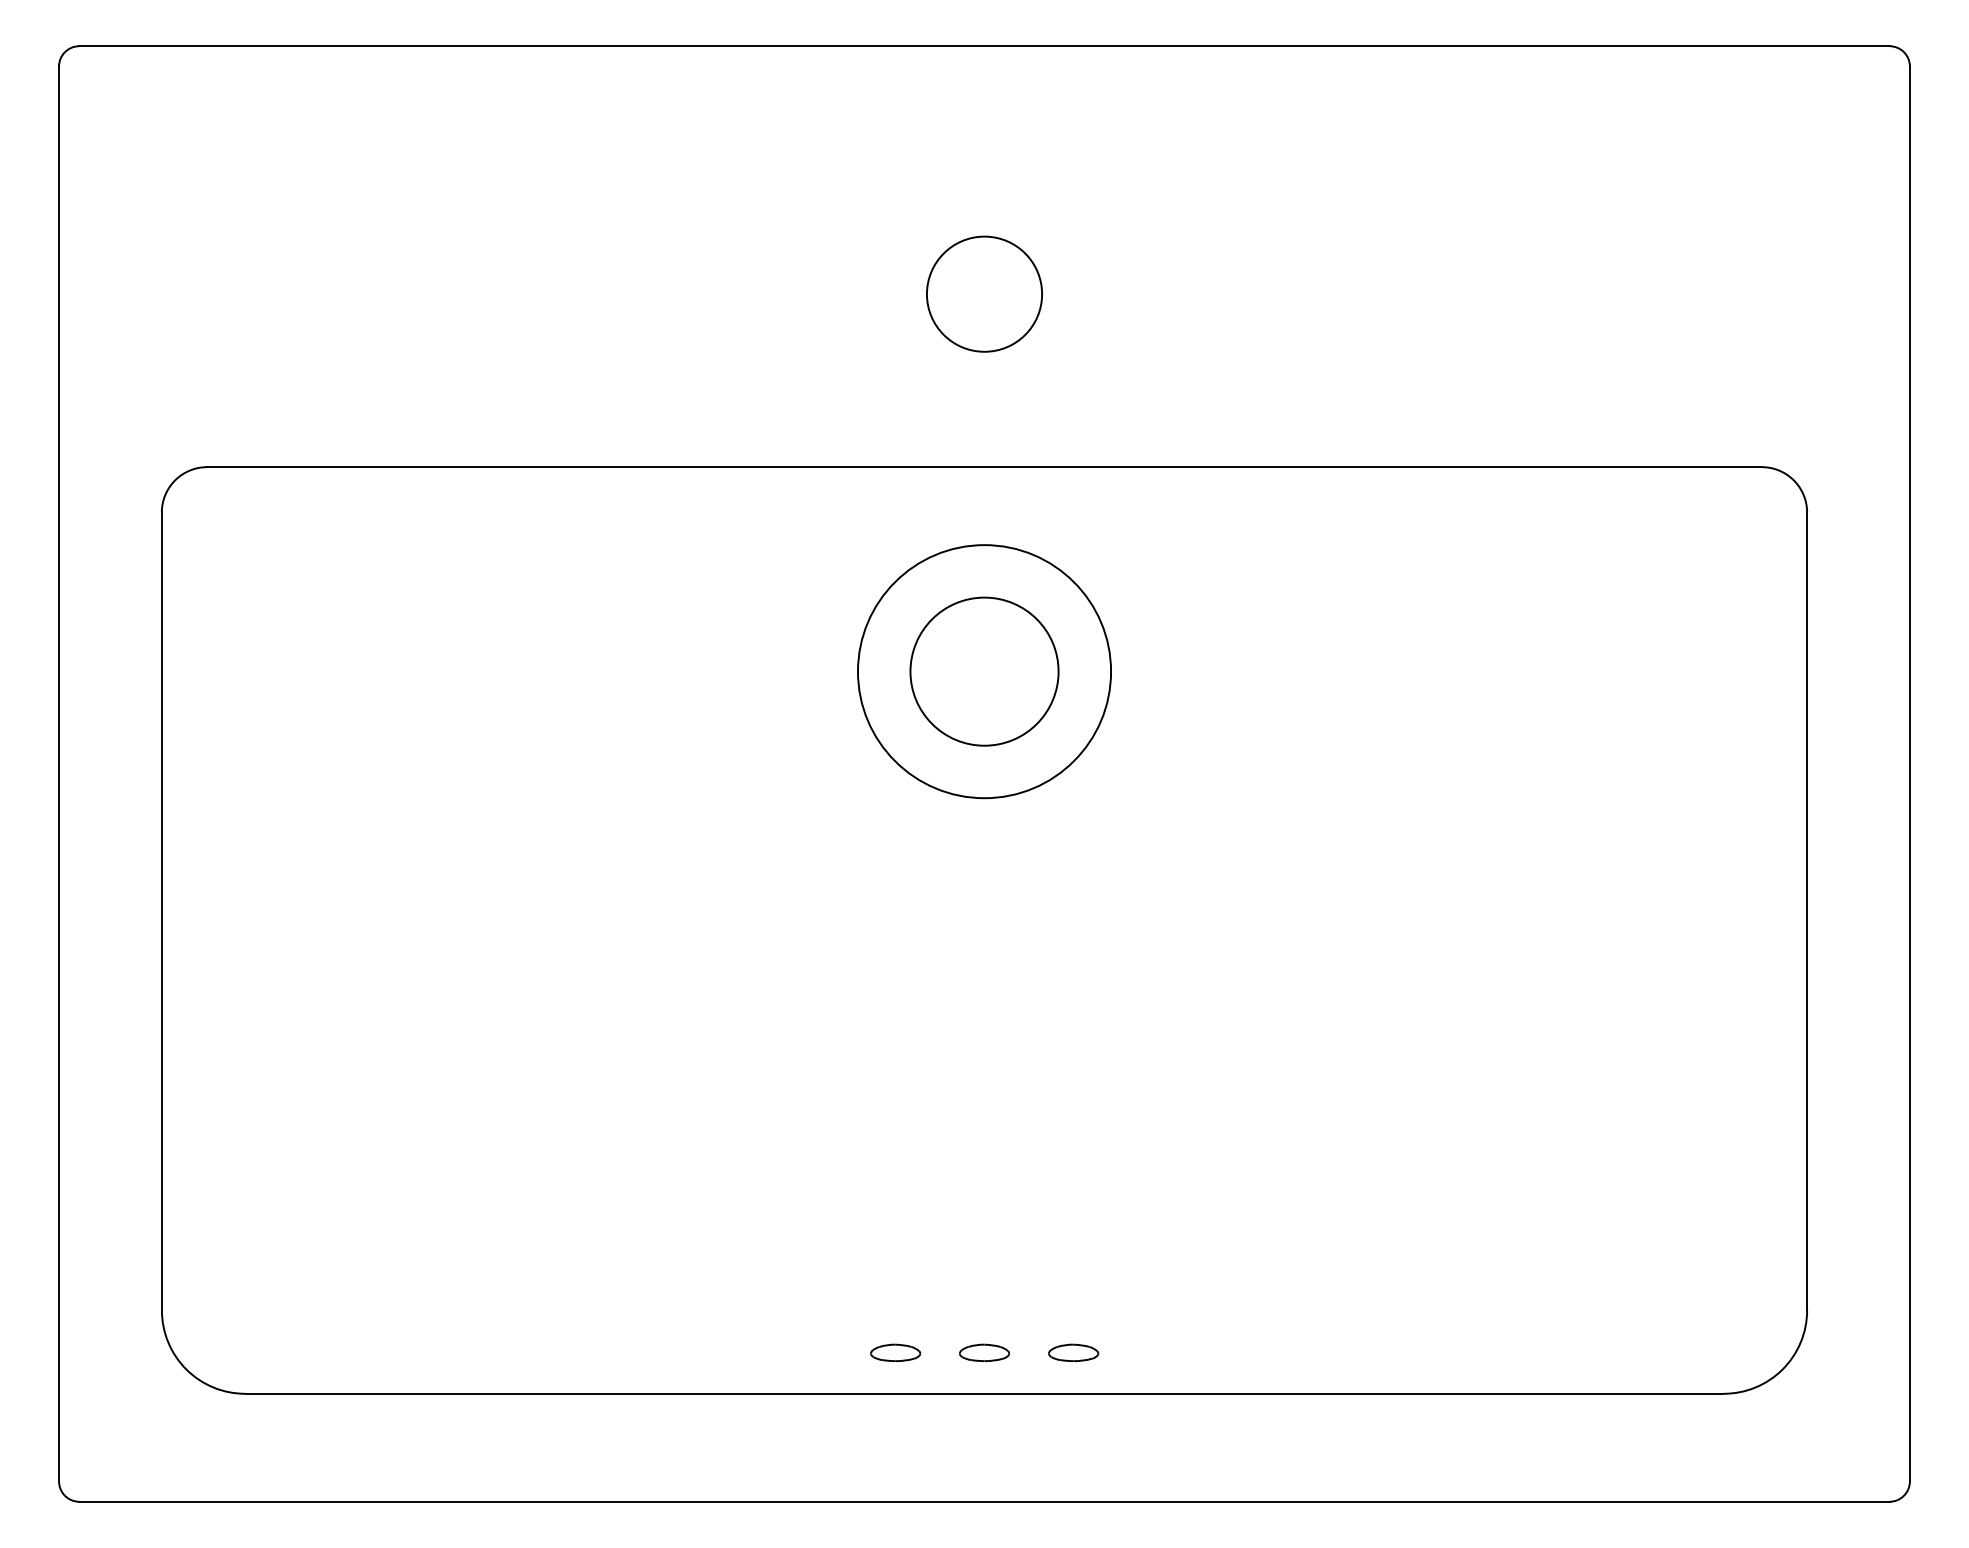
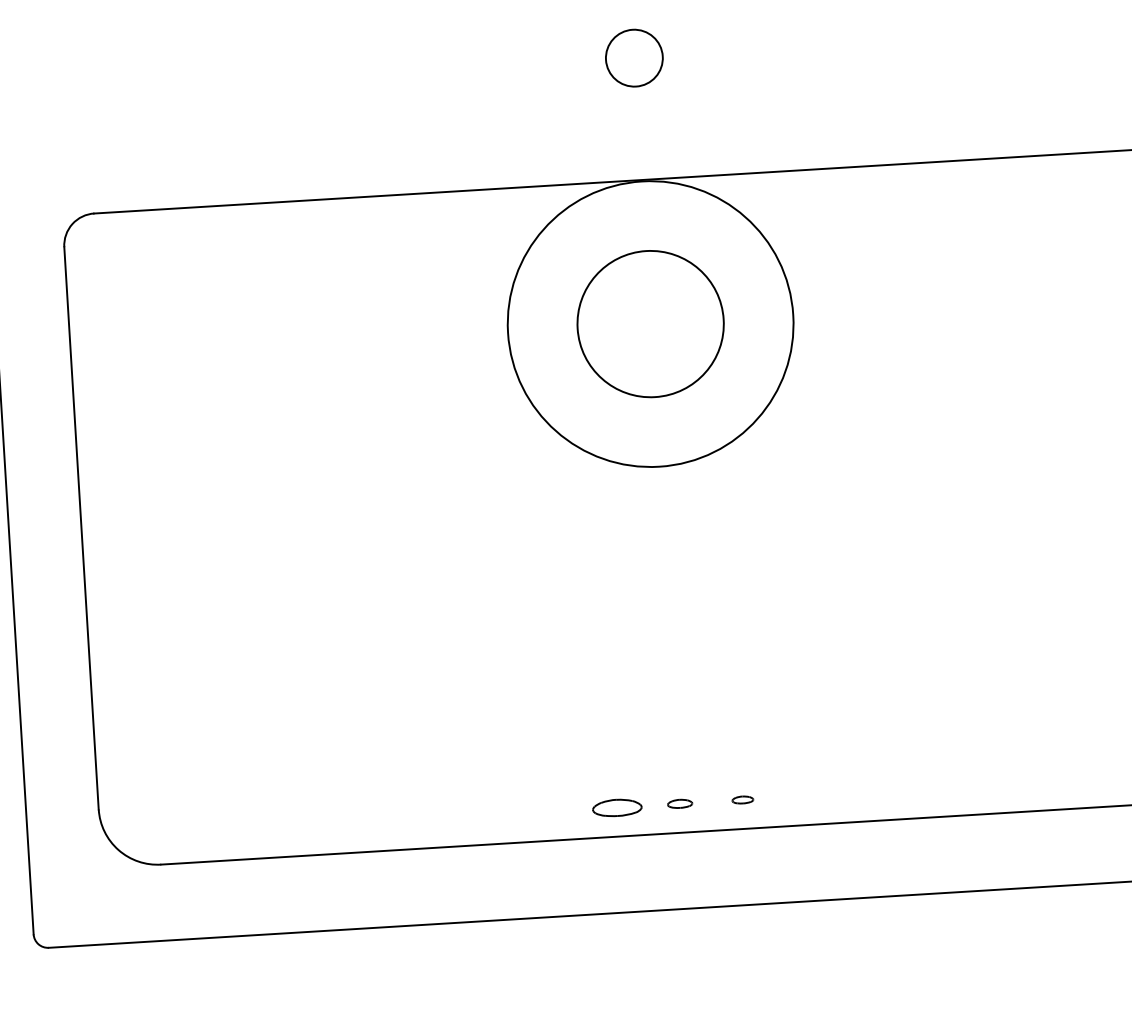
circle: (984, 293) -> (634, 57), size x0.7
circle: (984, 671) -> (650, 323), size x1.4
circle: (984, 671) -> (650, 323), size x1.6
part: (895, 1352) -> (617, 807), size x1.4
part: (984, 1352) -> (679, 803), size x0.7
part: (1073, 1352) -> (742, 799), size x0.6

